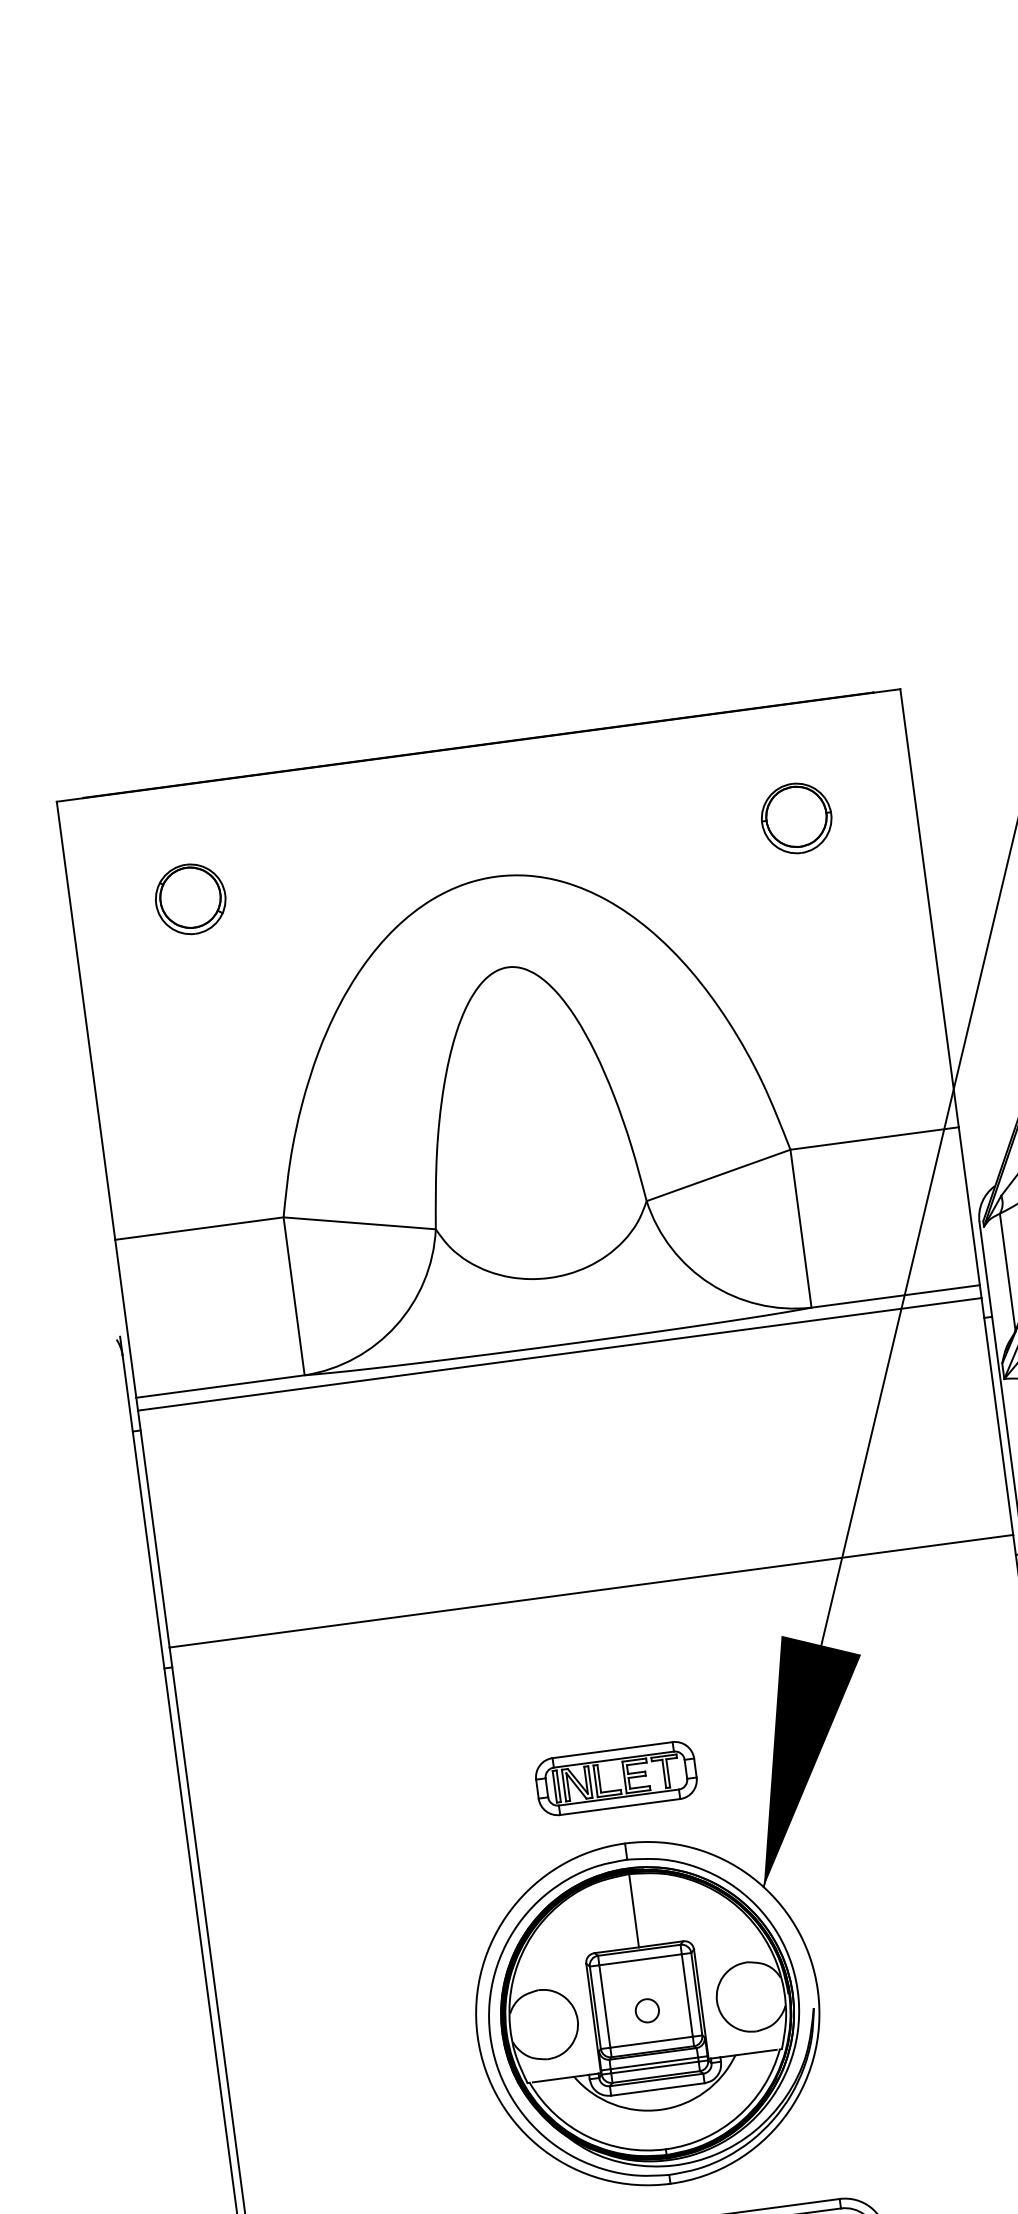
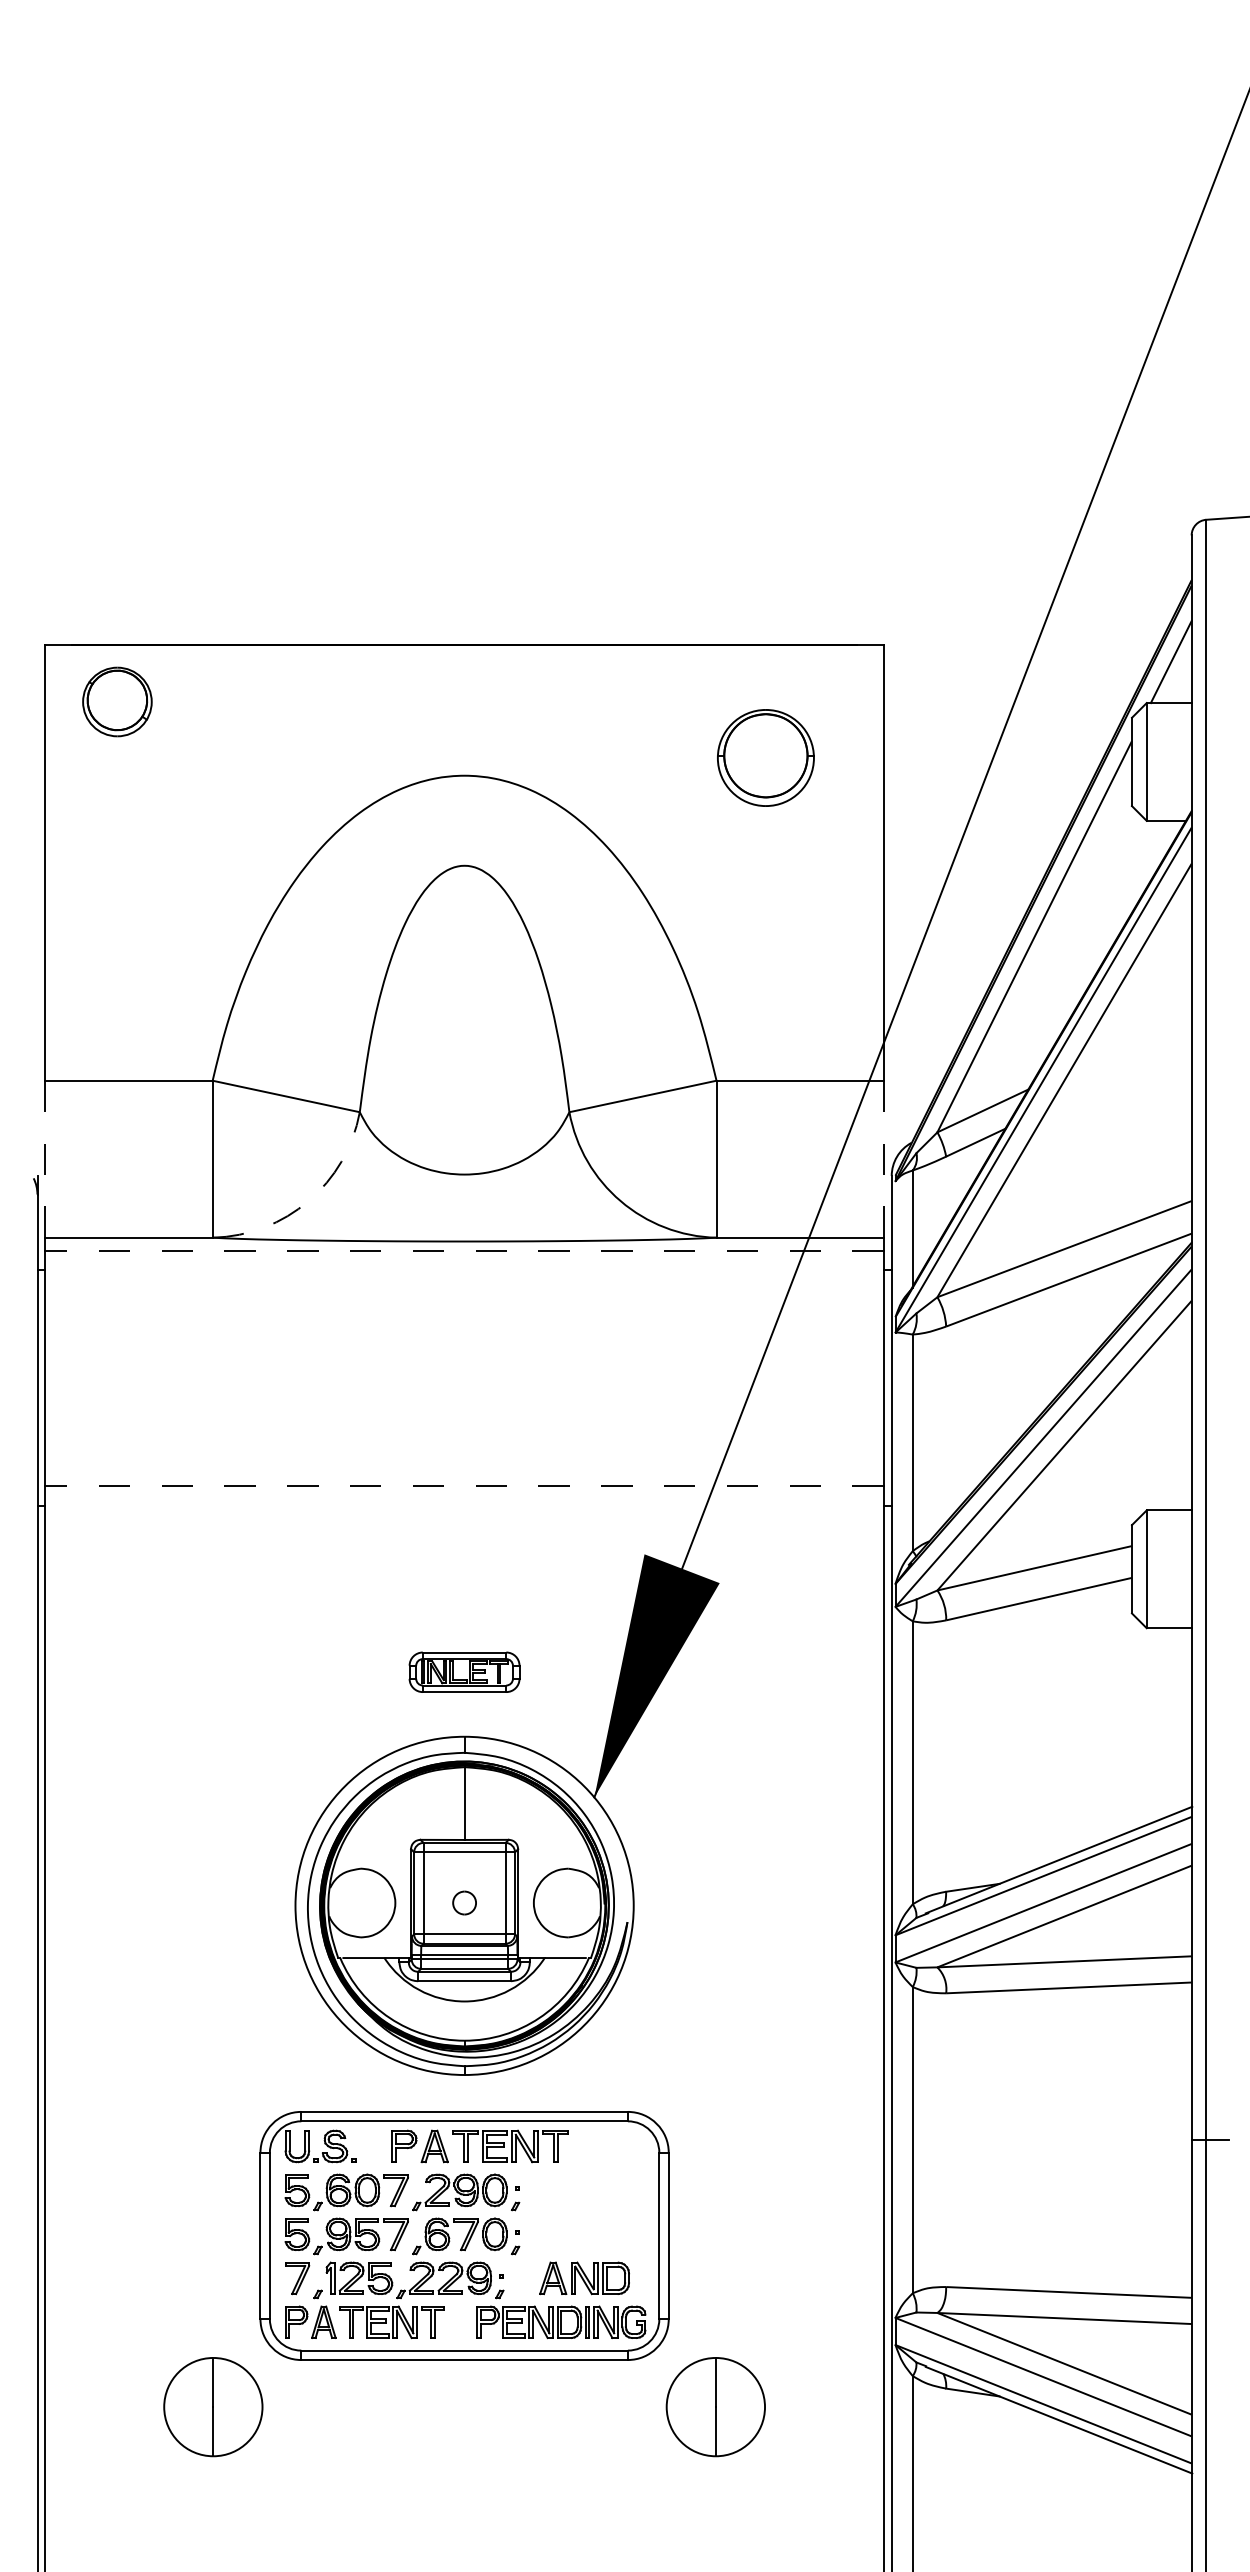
part: (796, 818) -> (765, 757), size x1.4
part: (190, 898) -> (117, 701), moved
line: (968, 1206) -> (883, 1159), solid -> dashed
line: (125, 1318) -> (45, 1158), solid -> dashed
arc: (396, 1326) -> (308, 1201), solid -> dashed
line: (559, 1354) -> (464, 1250), solid -> dashed
line: (591, 1590) -> (464, 1485), solid -> dashed
part: (616, 1778) -> (464, 1672), size x0.7

